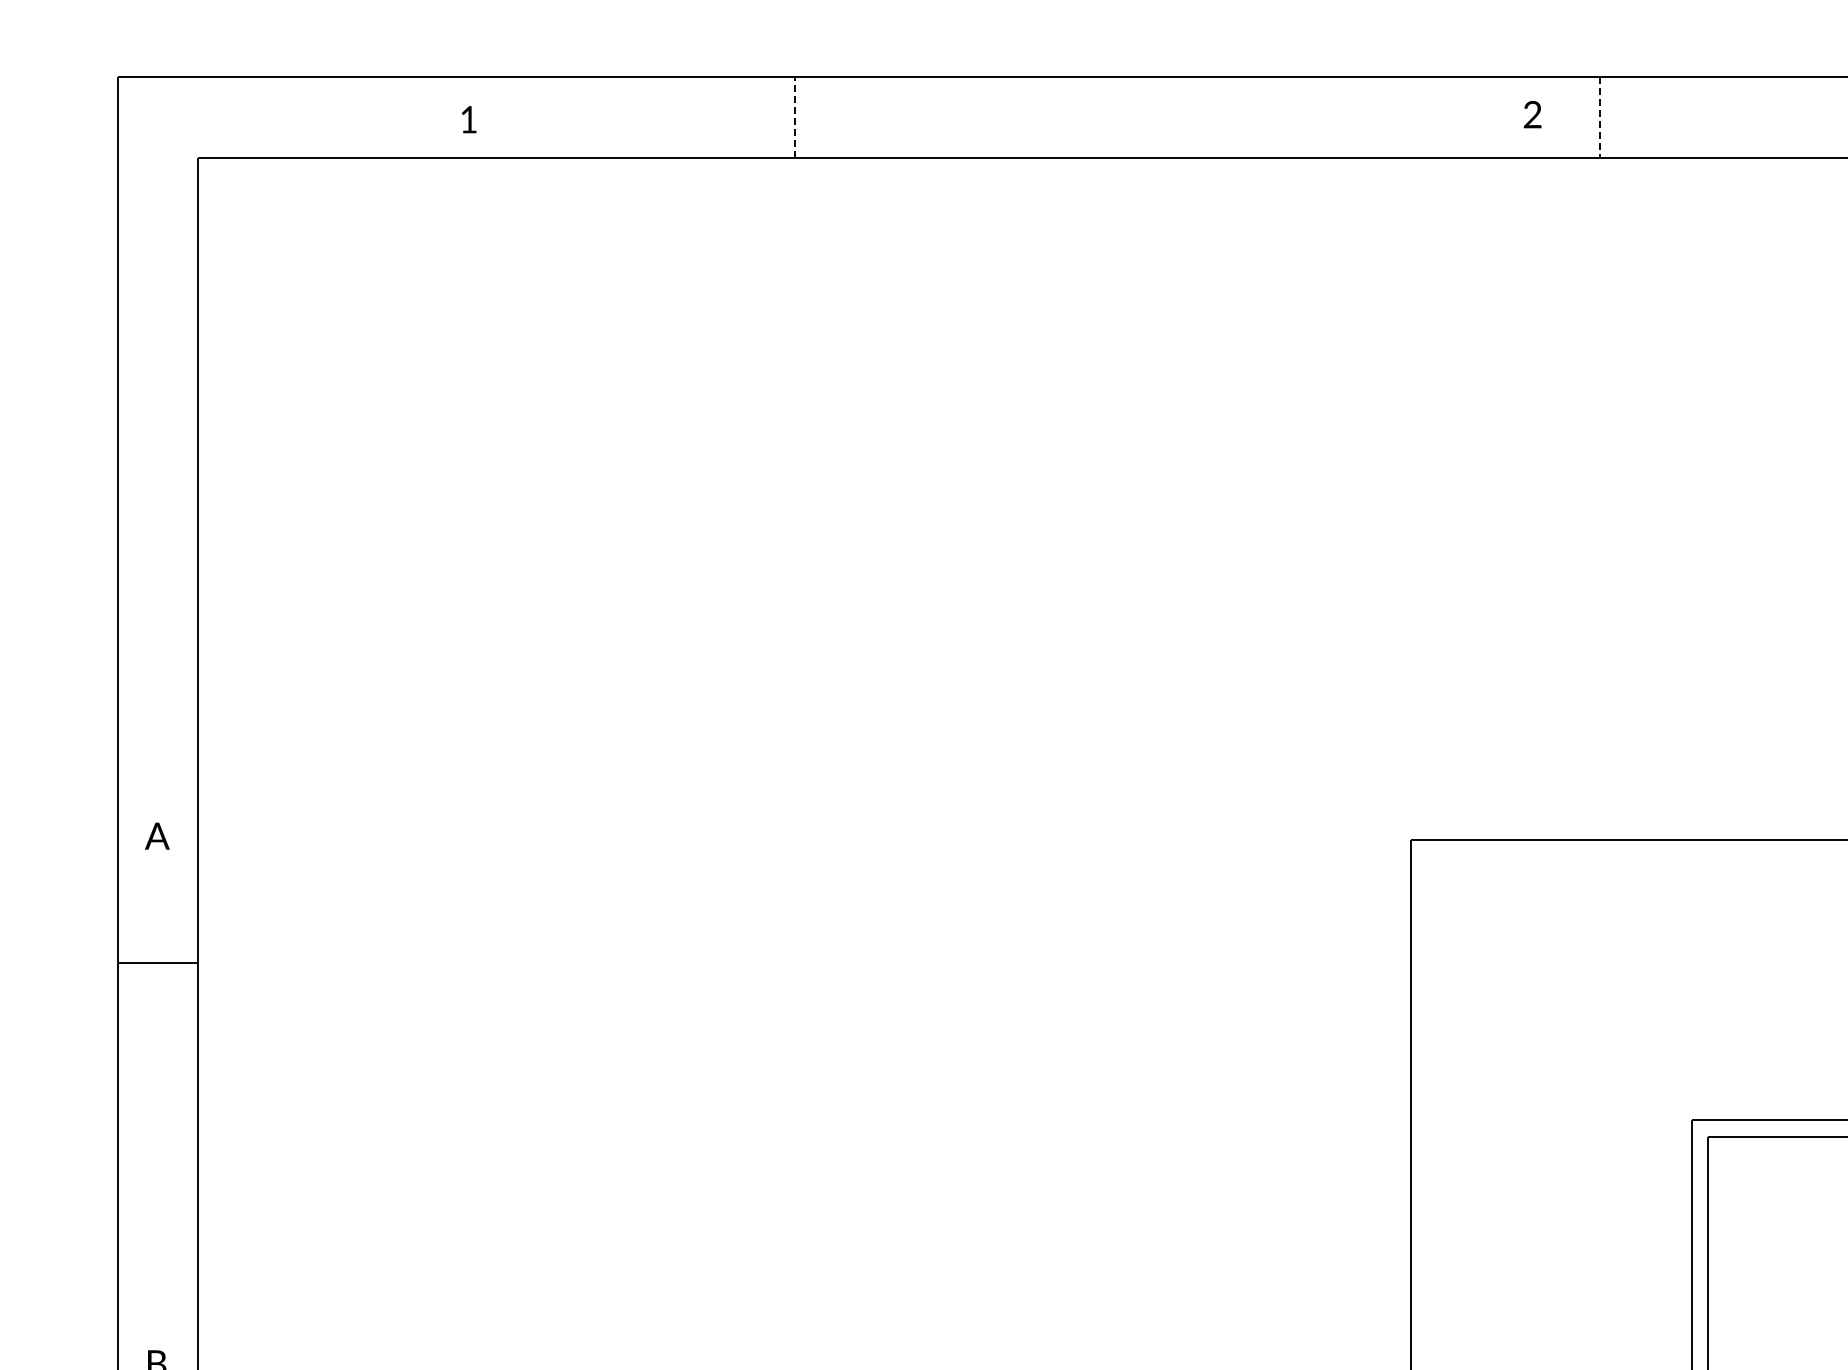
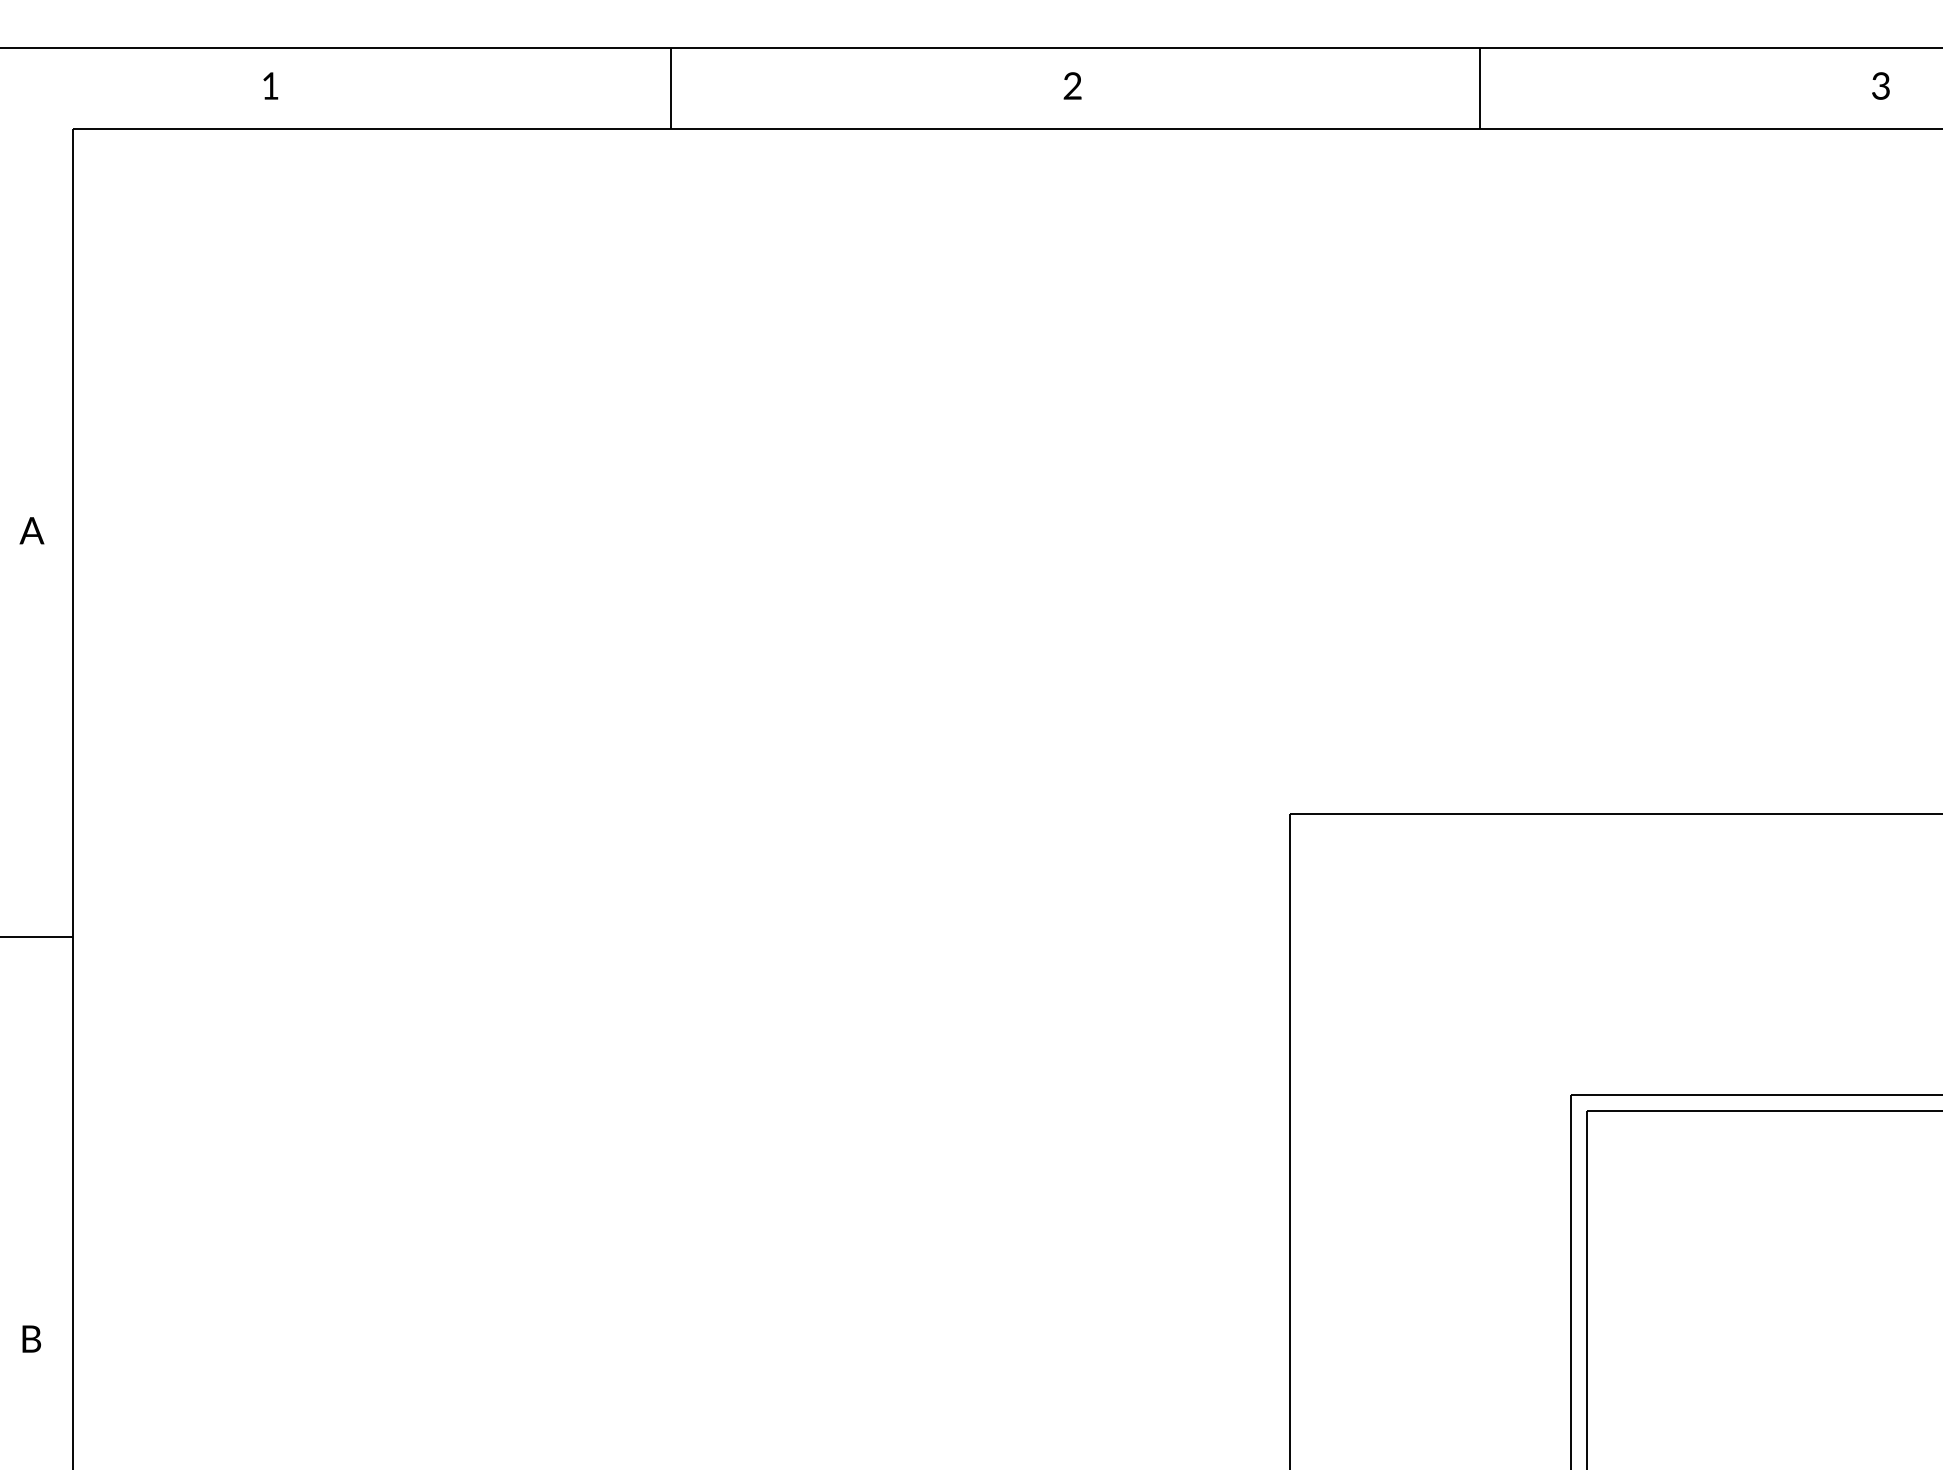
text: (1532, 114) -> (1072, 85), moved
line: (794, 117) -> (671, 88), dashed -> solid
line: (1600, 118) -> (1479, 89), dashed -> solid
text: (468, 119) -> (270, 85), moved
text: (156, 835) -> (31, 530), moved

